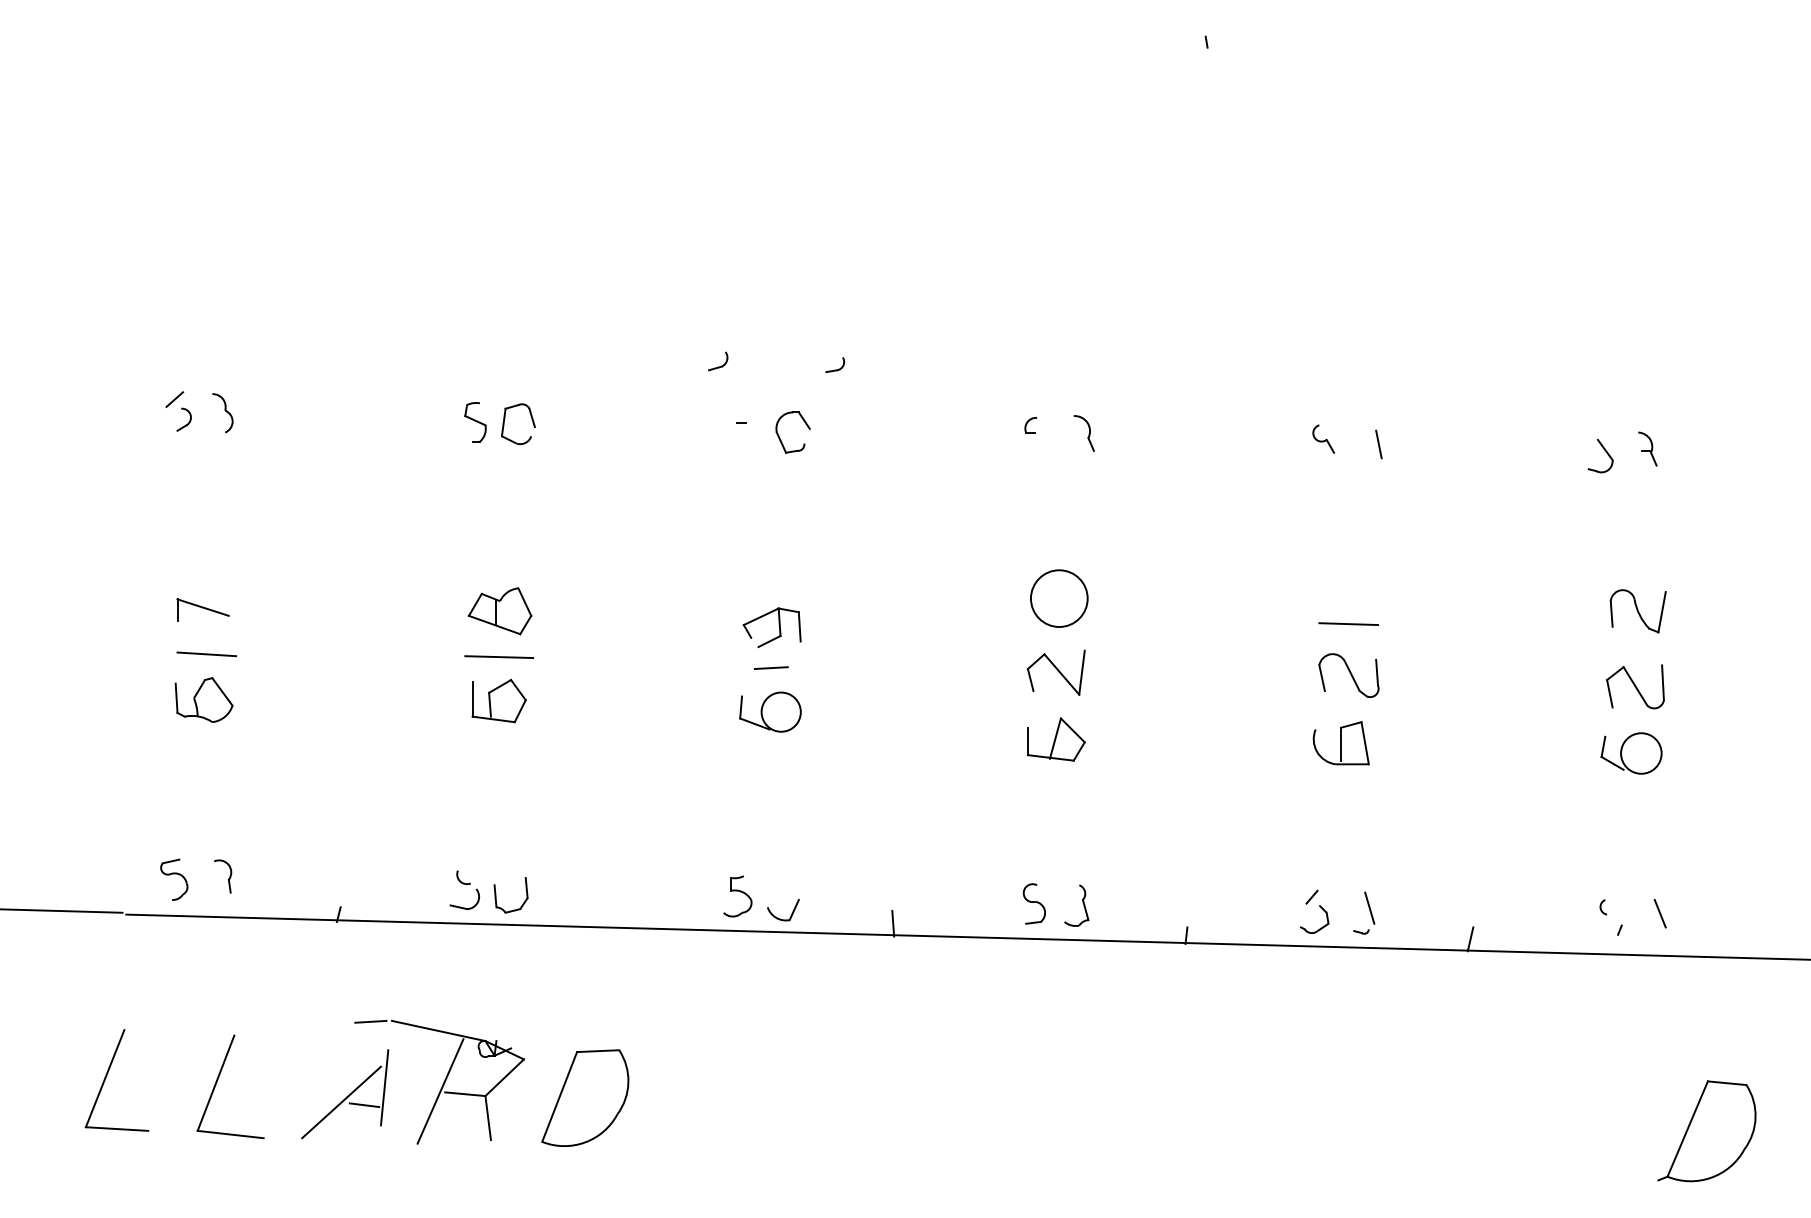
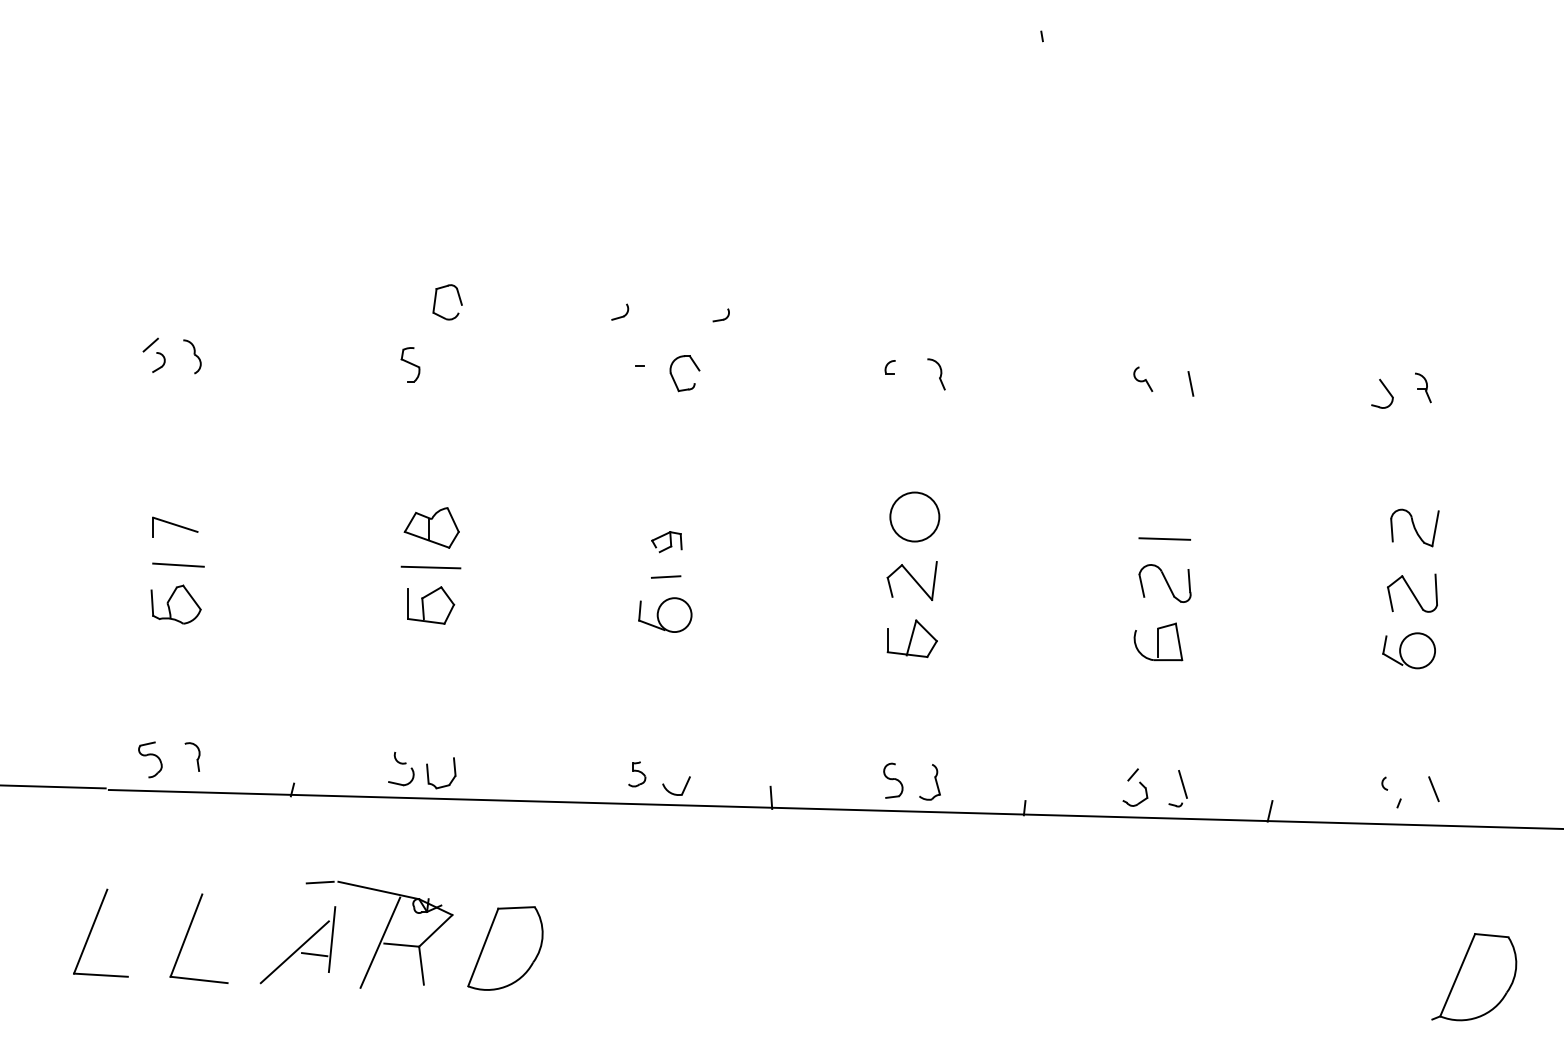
part: (505, 420) -> (436, 299), moved
part: (771, 626) -> (666, 541), size x0.6
part: (737, 896) -> (636, 774), size x0.7

